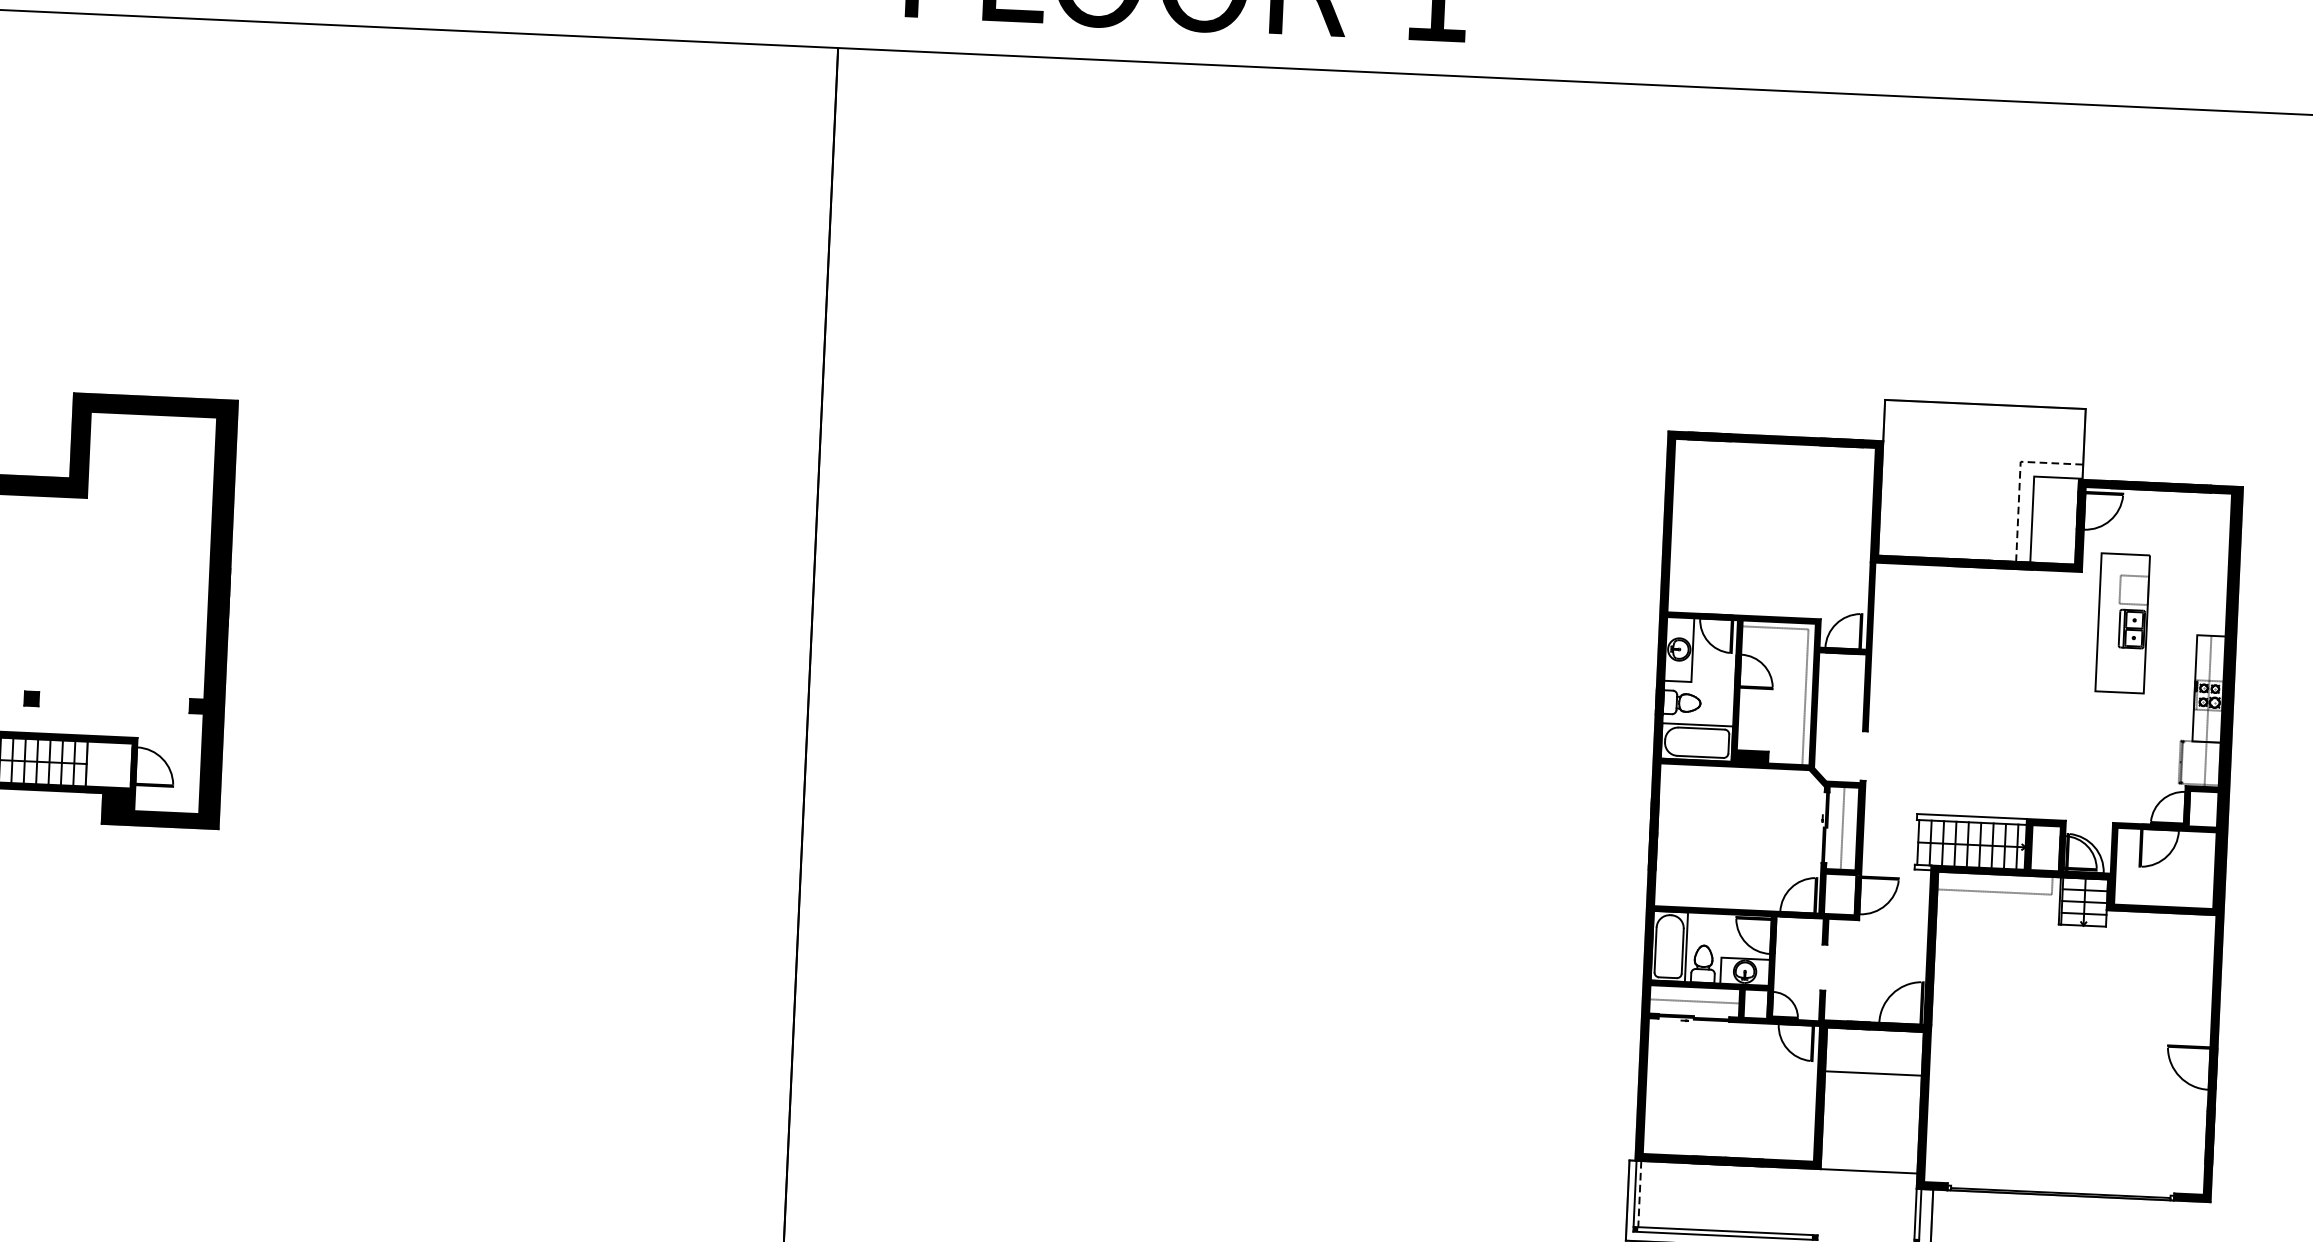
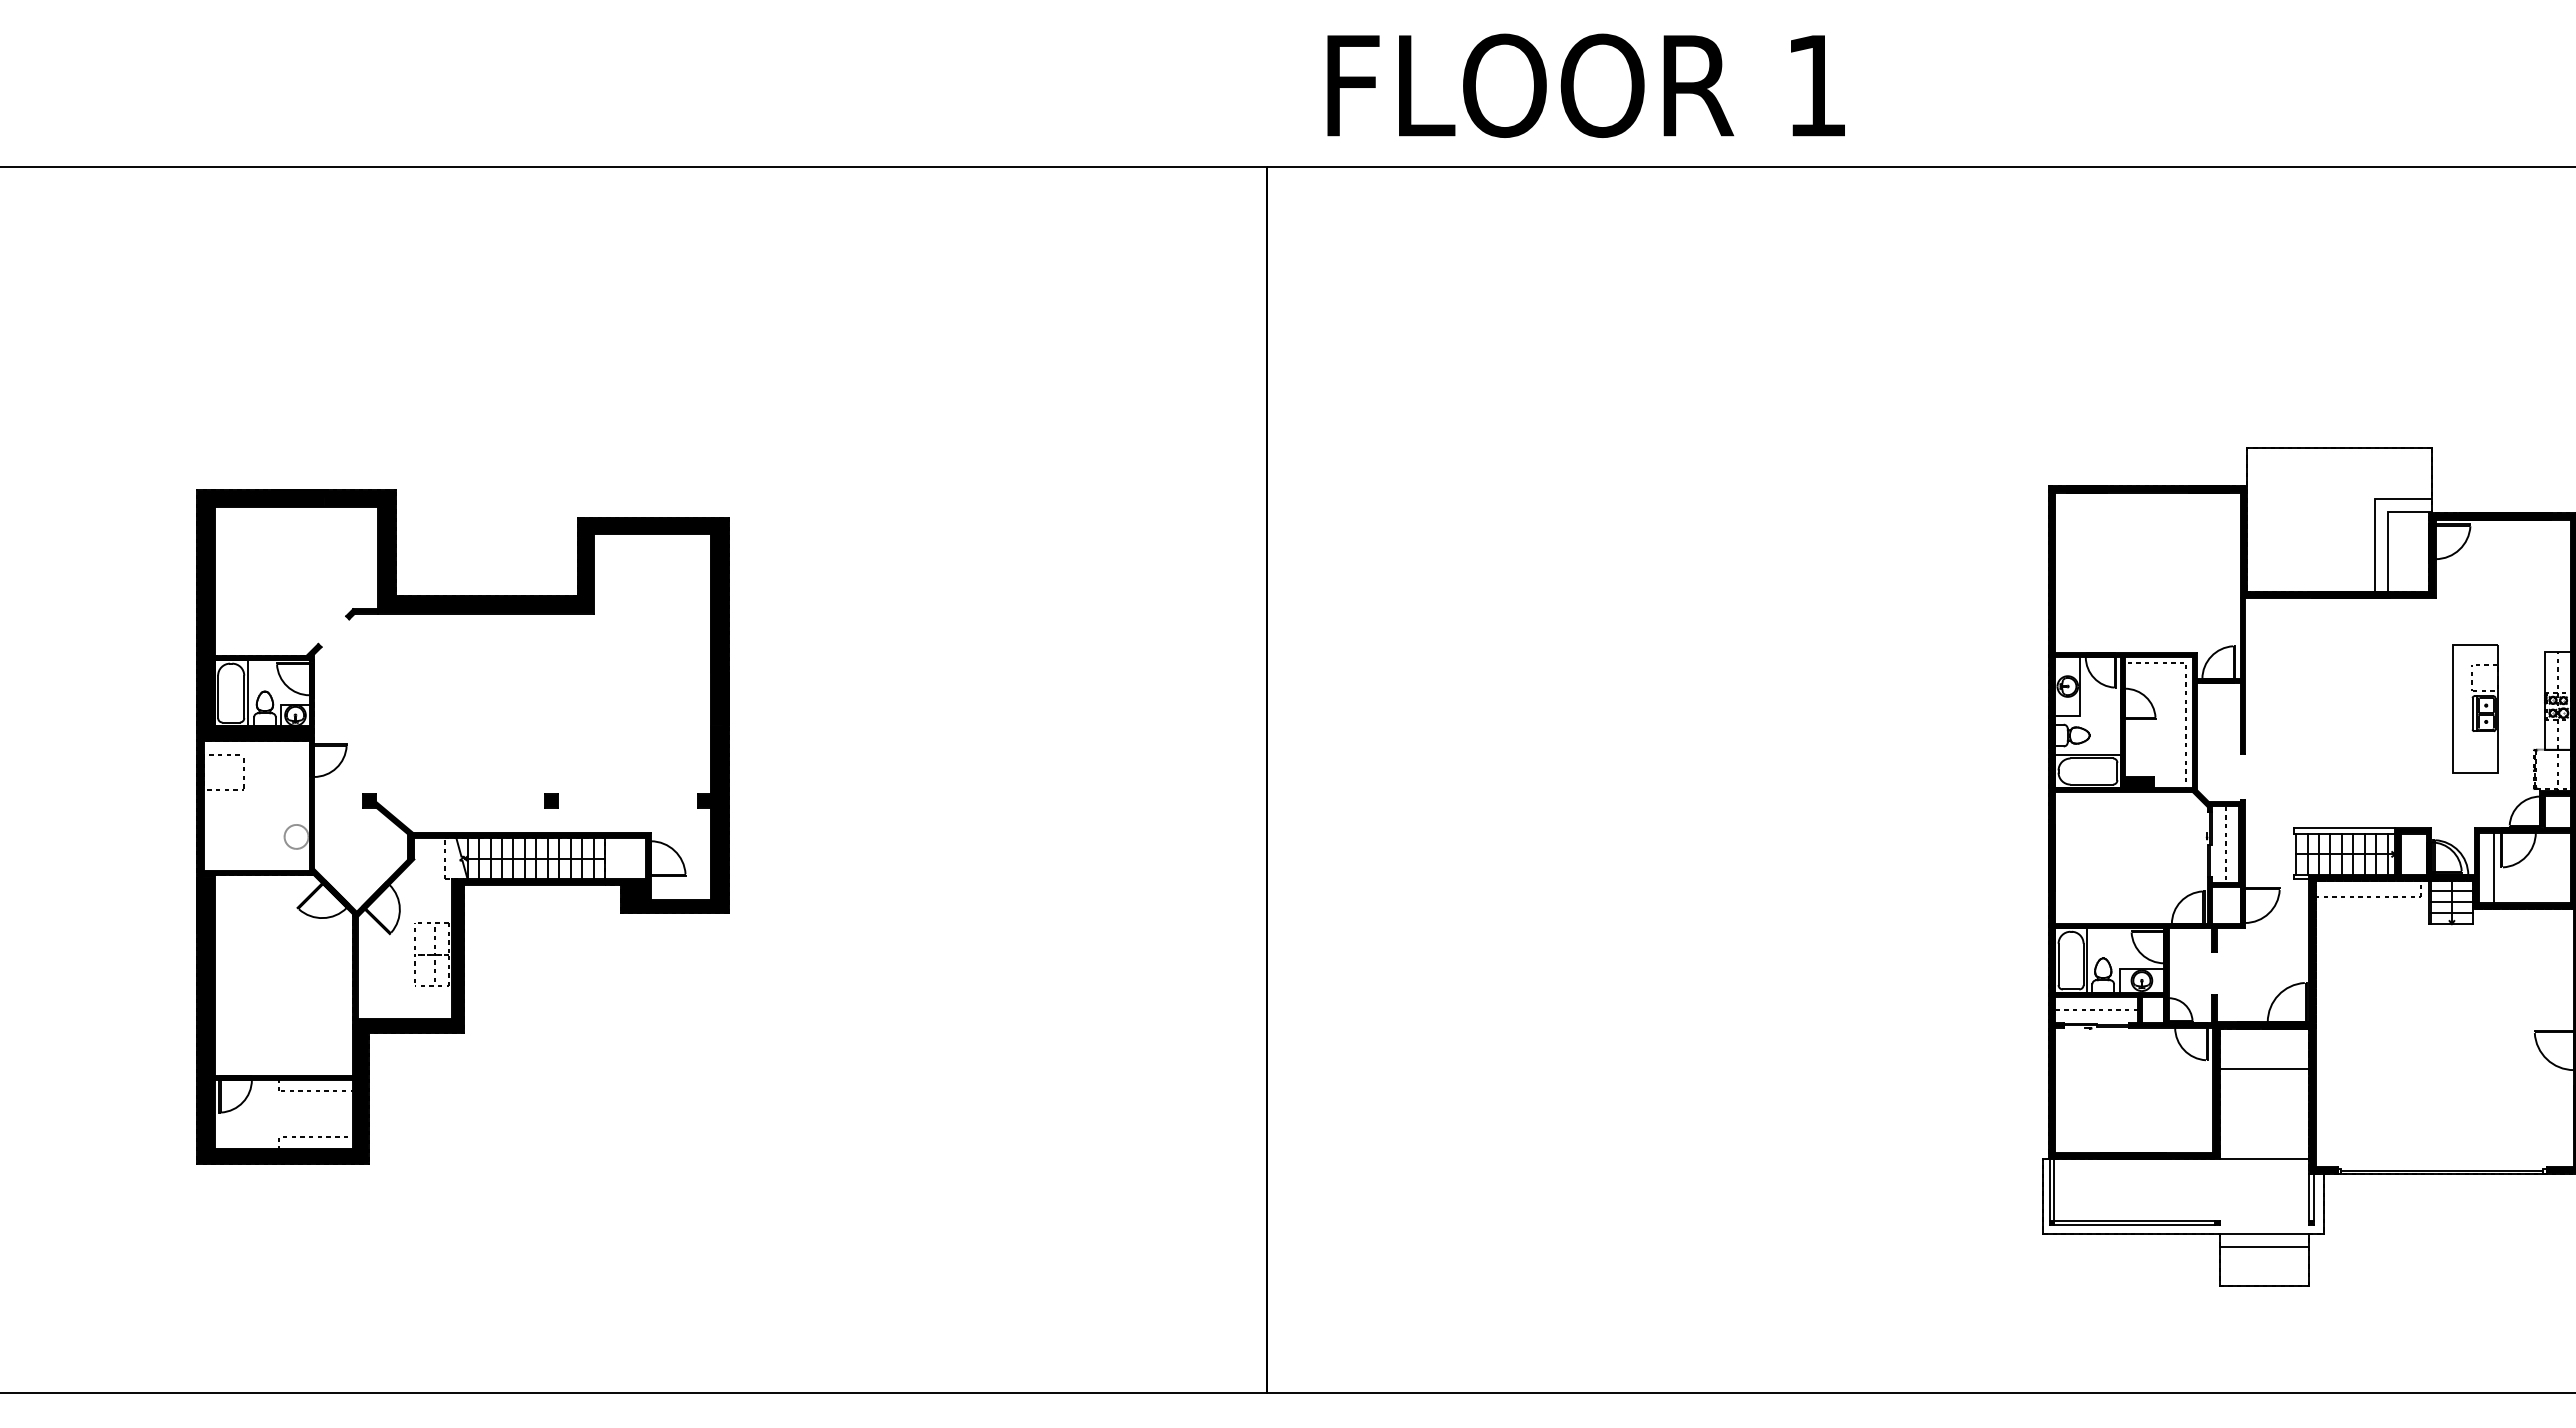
line: (2019, 480) -> (2374, 516), dashed -> solid
part: (2122, 622) -> (2475, 708), moved
line: (2132, 866) -> (2494, 867), added
line: (1639, 1196) -> (2054, 1192), dashed -> solid

